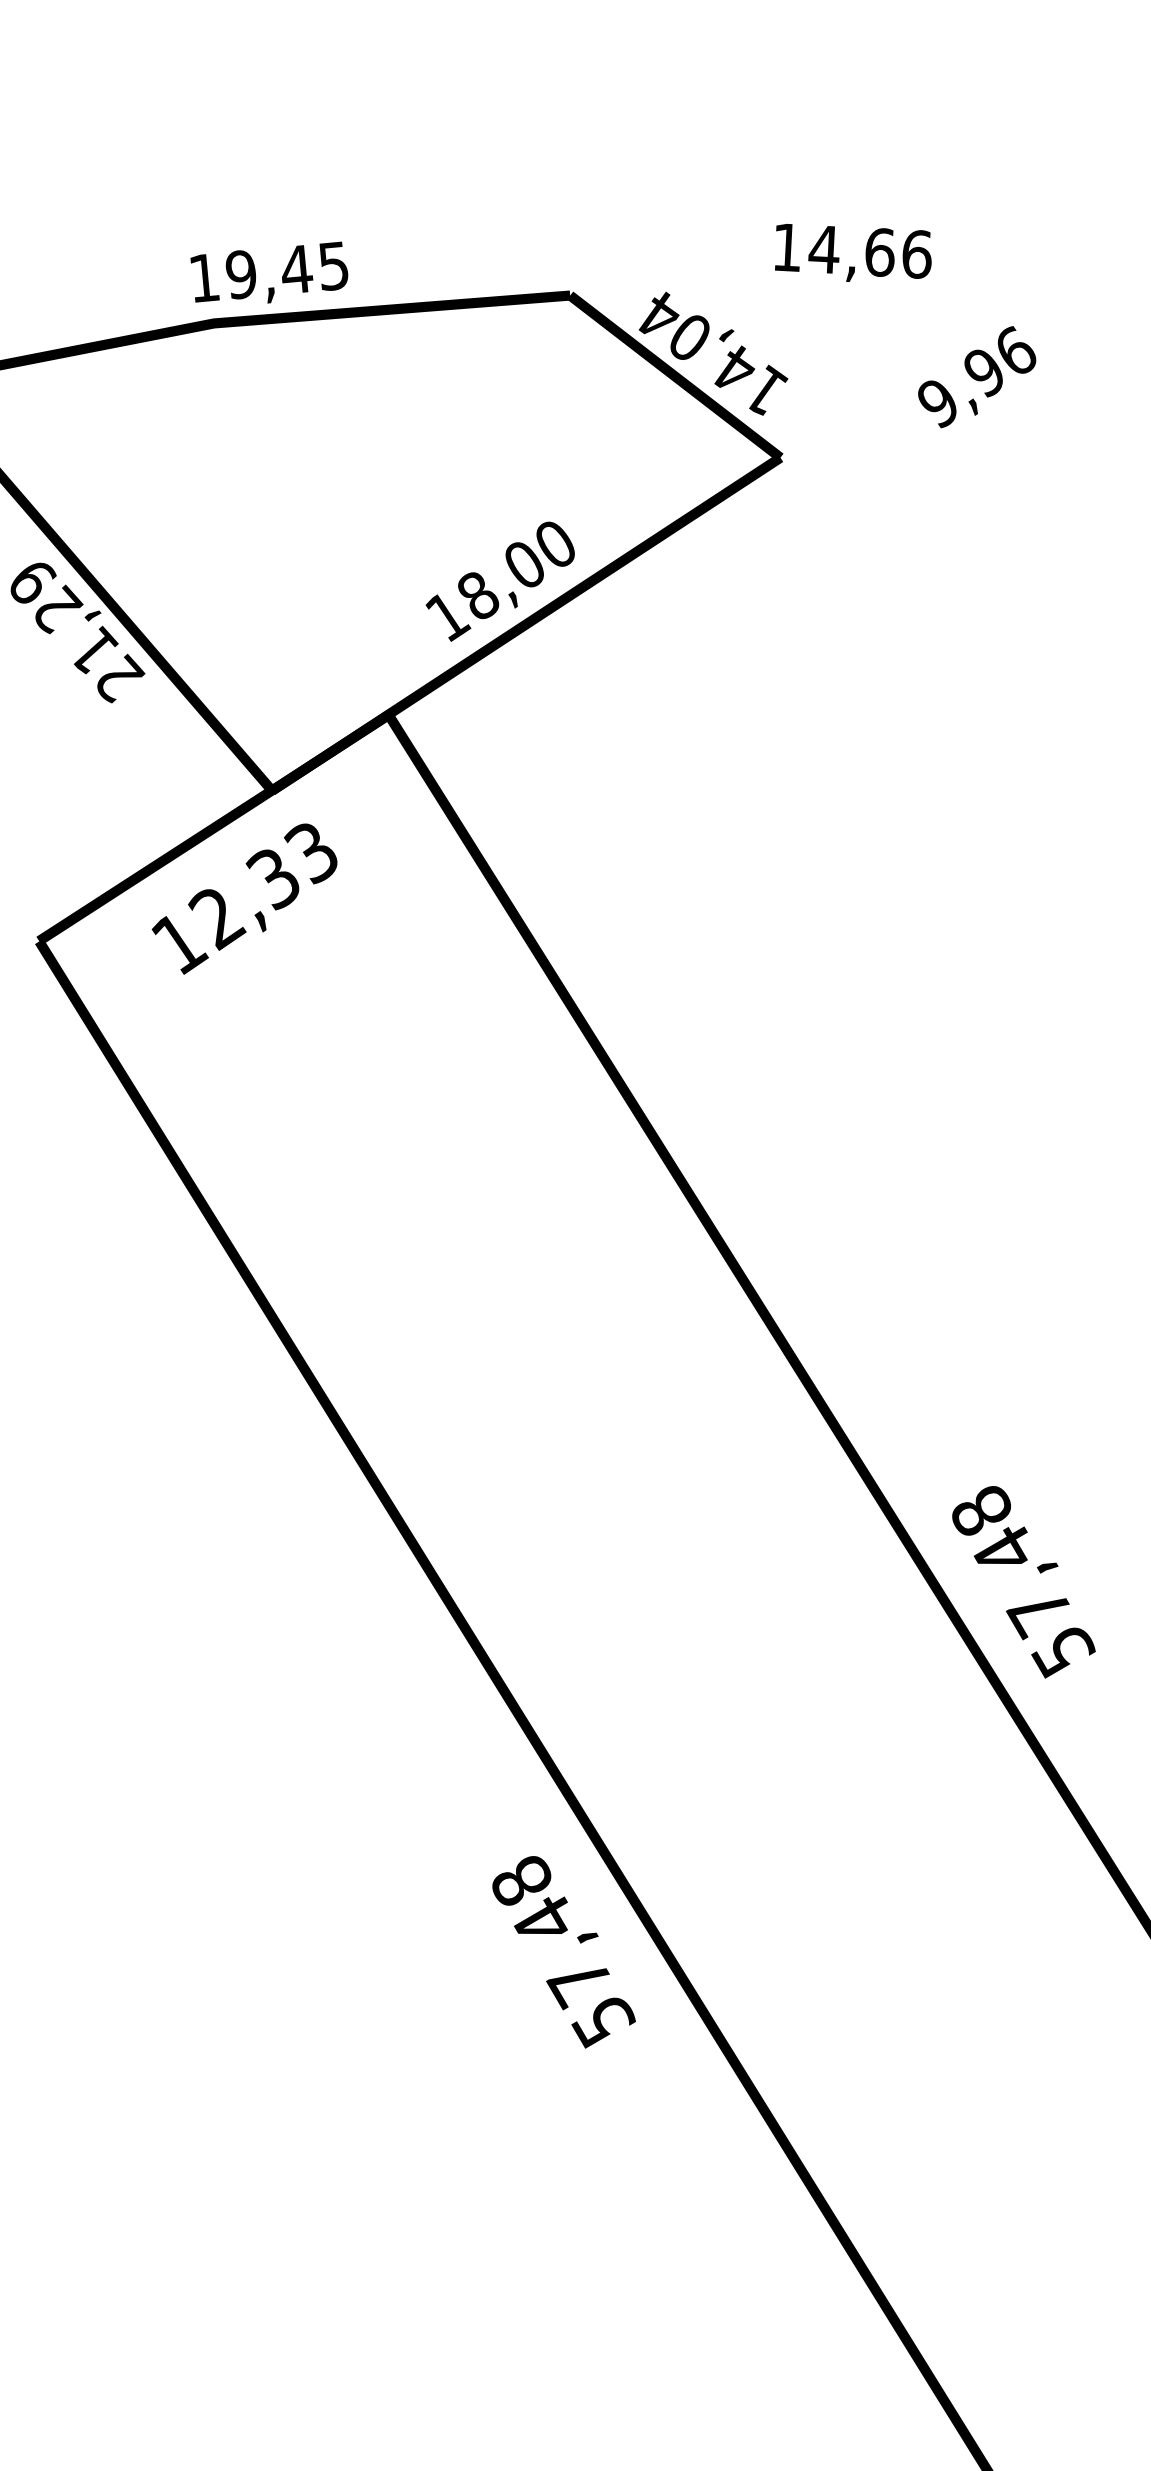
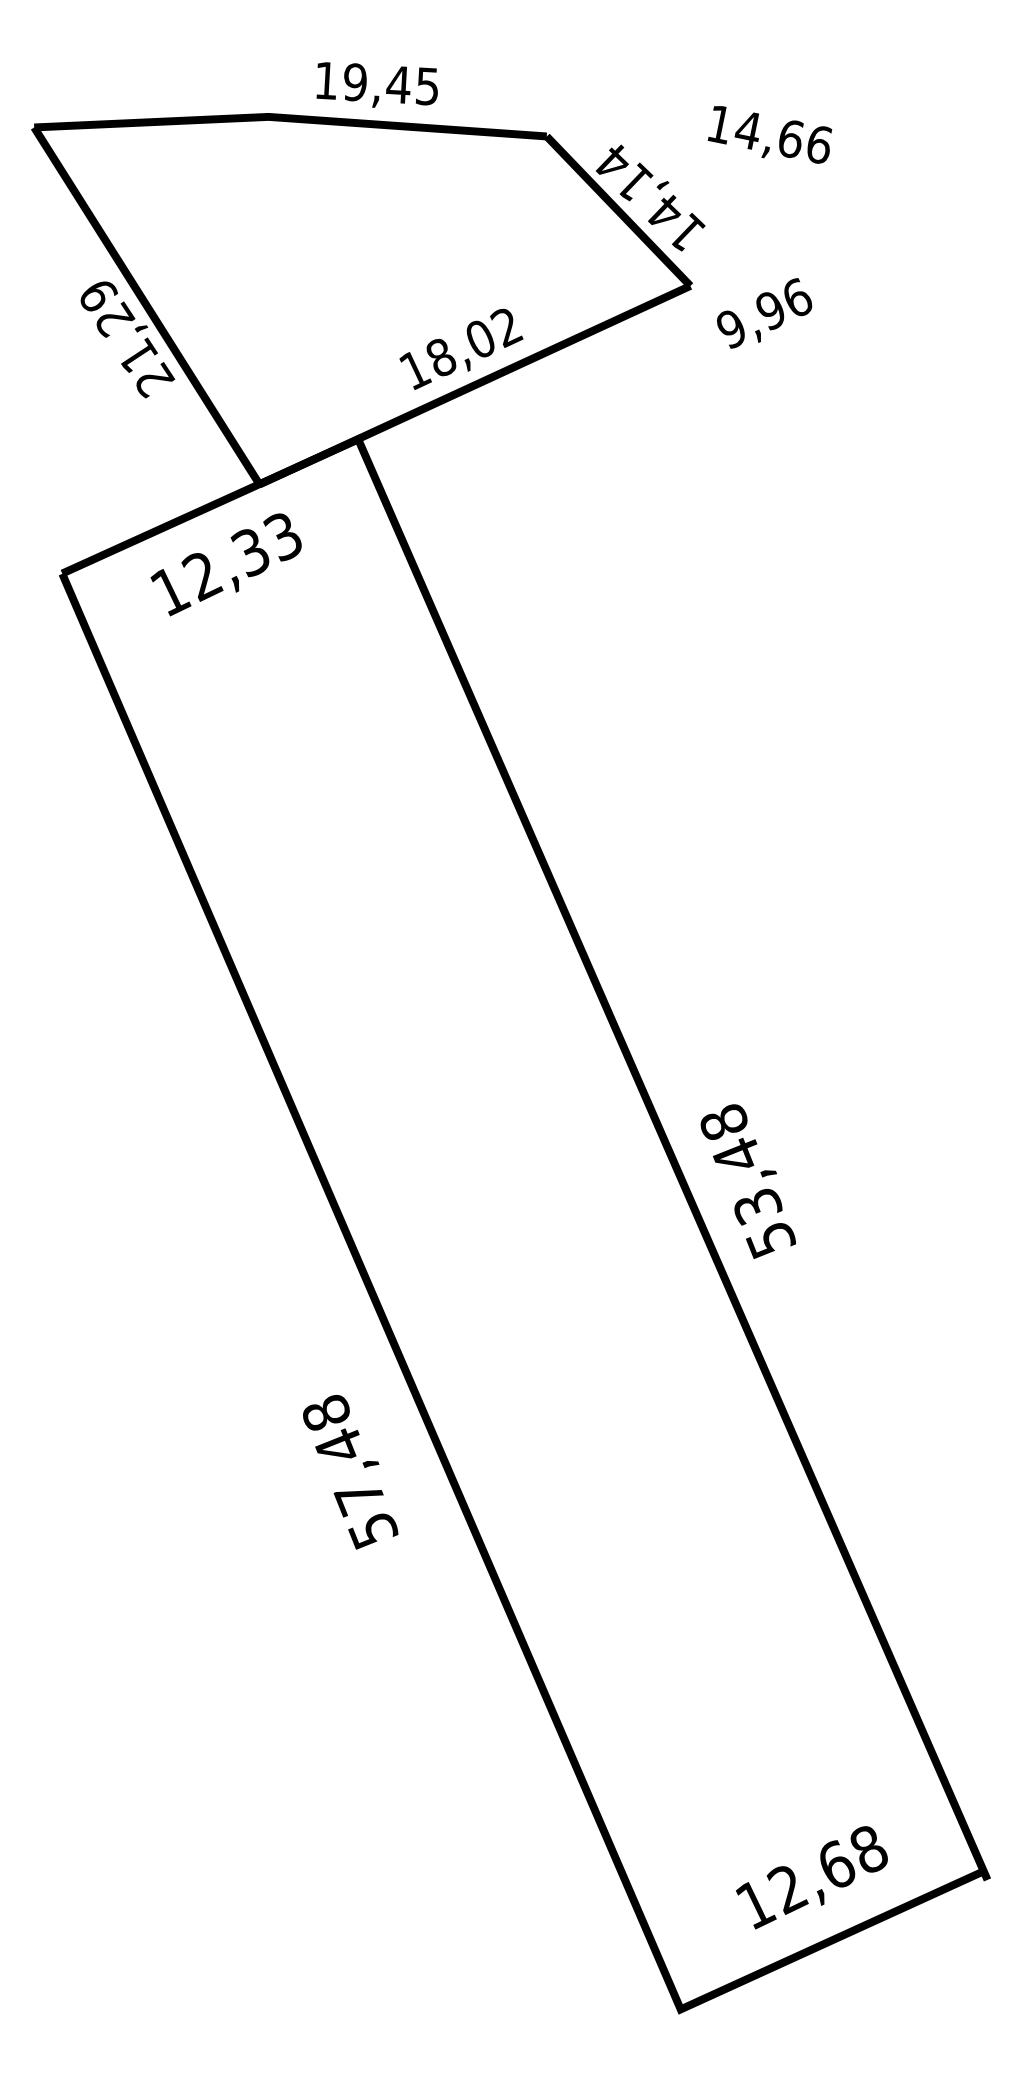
text: (268, 273) -> (376, 84), moved
text: (691, 335) -> (635, 181), 14,04 -> 14,14
text: (977, 377) -> (764, 313), moved
text: (555, 545) -> (506, 327), 18,00 -> 18,02
text: (1038, 1612) -> (756, 1207), 57,48 -> 53,48
text: (563, 1951) -> (350, 1472), moved

